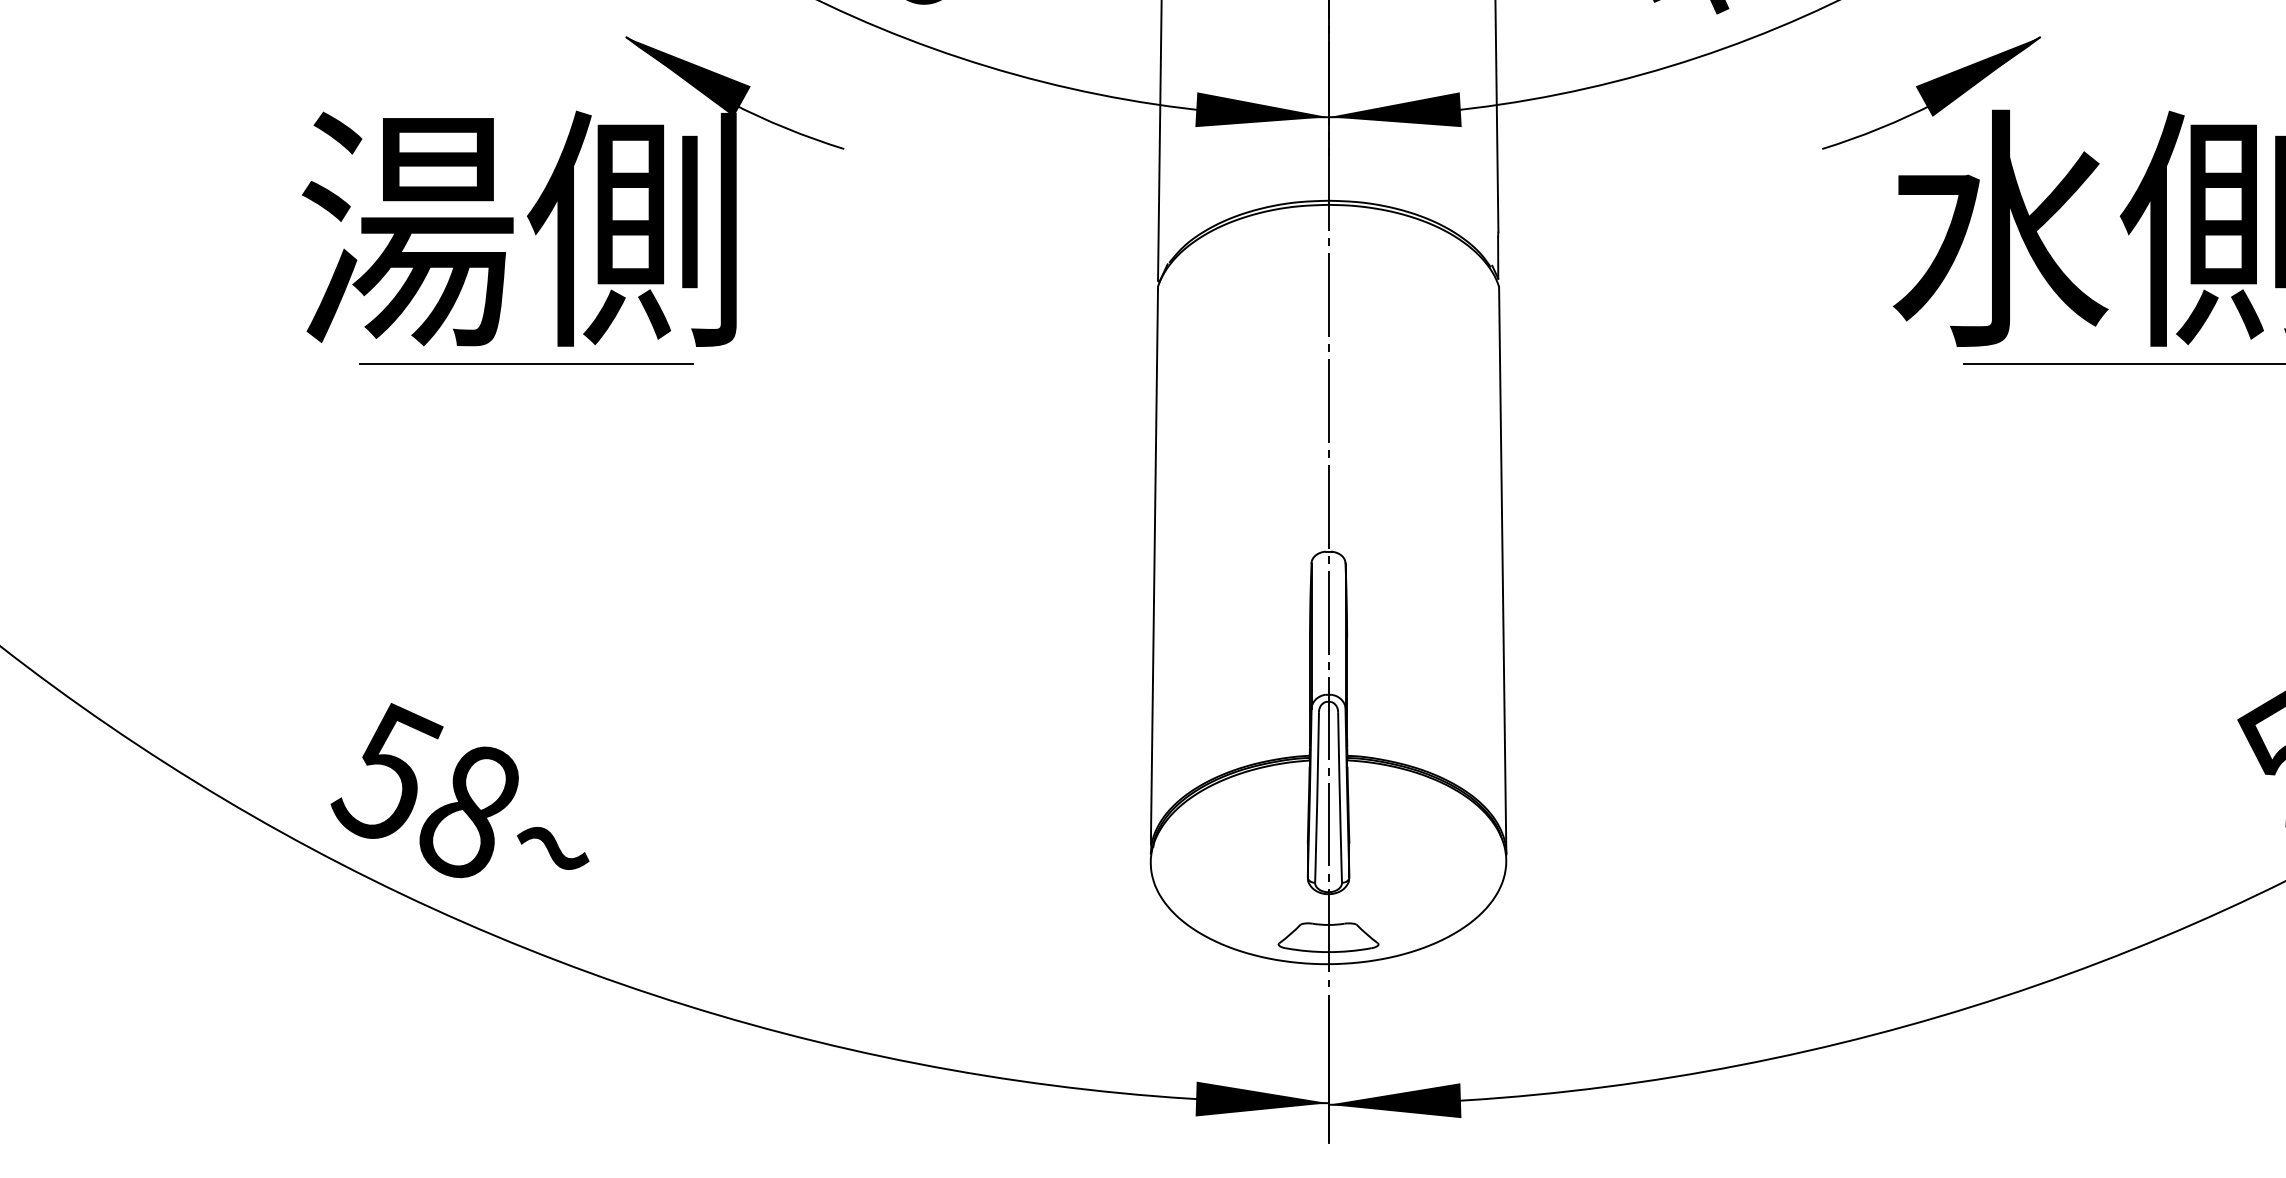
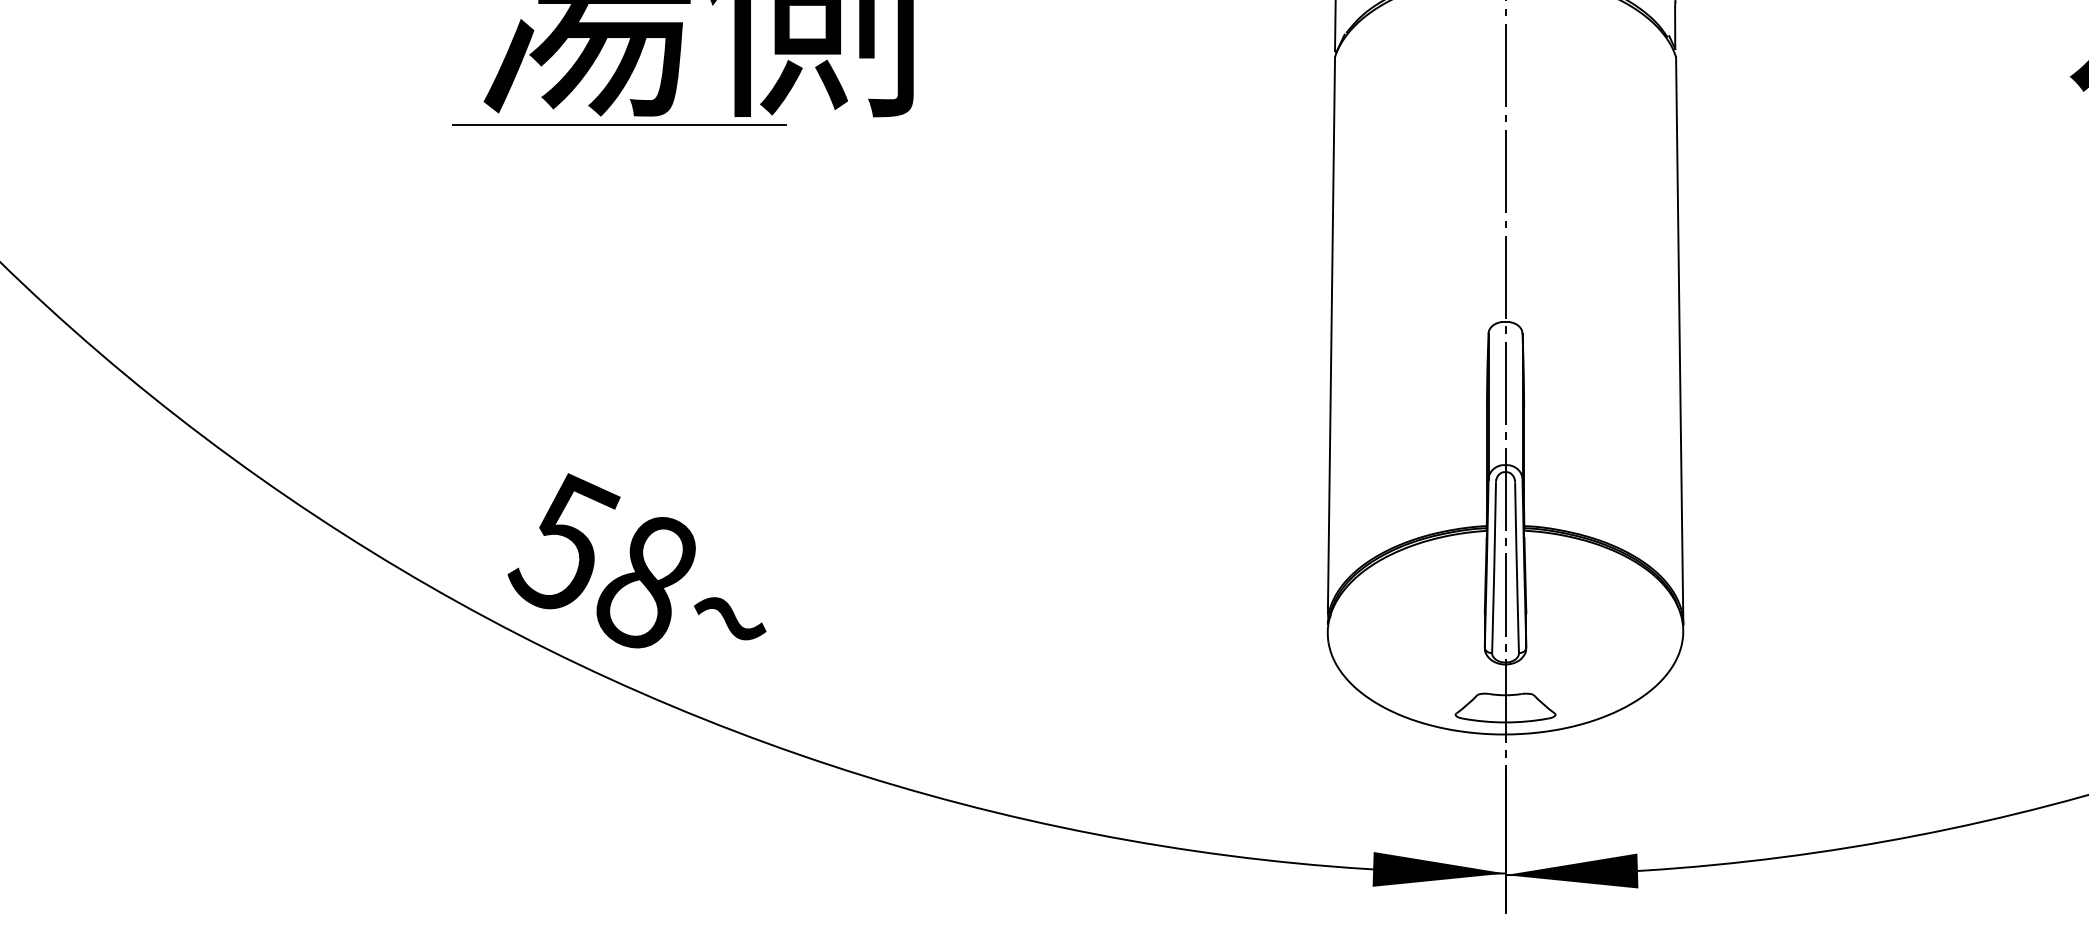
line: (526, 363) -> (619, 124), moved

